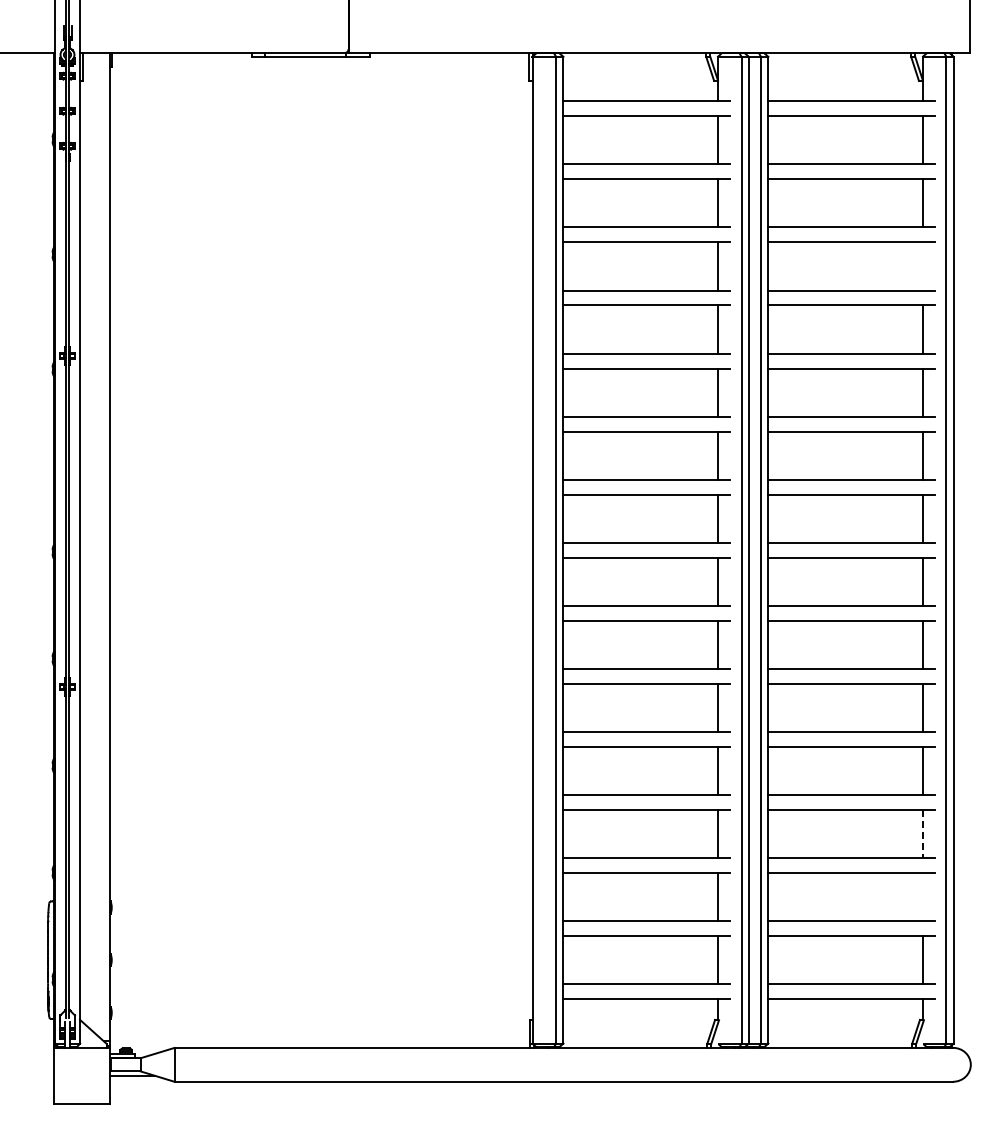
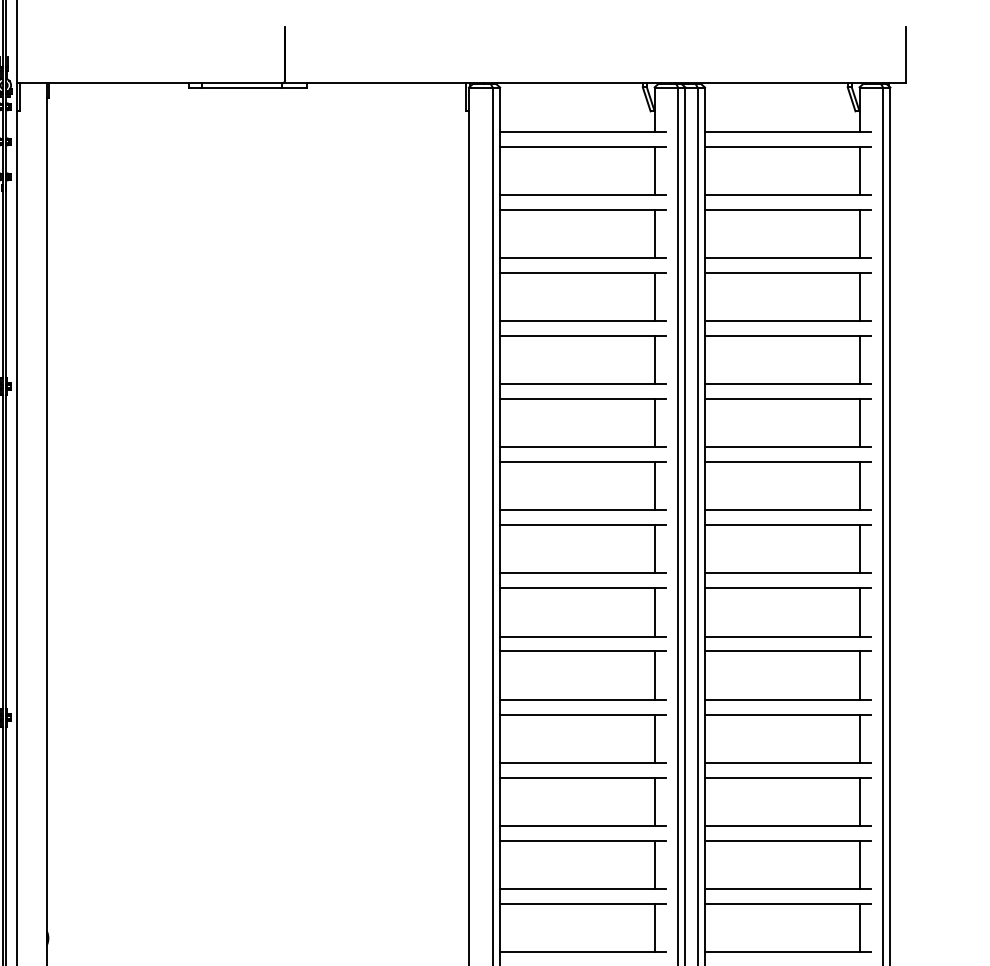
line: (922, 266) -> (859, 297), added
line: (922, 834) -> (859, 865), dashed -> solid
line: (922, 897) -> (859, 928), added

